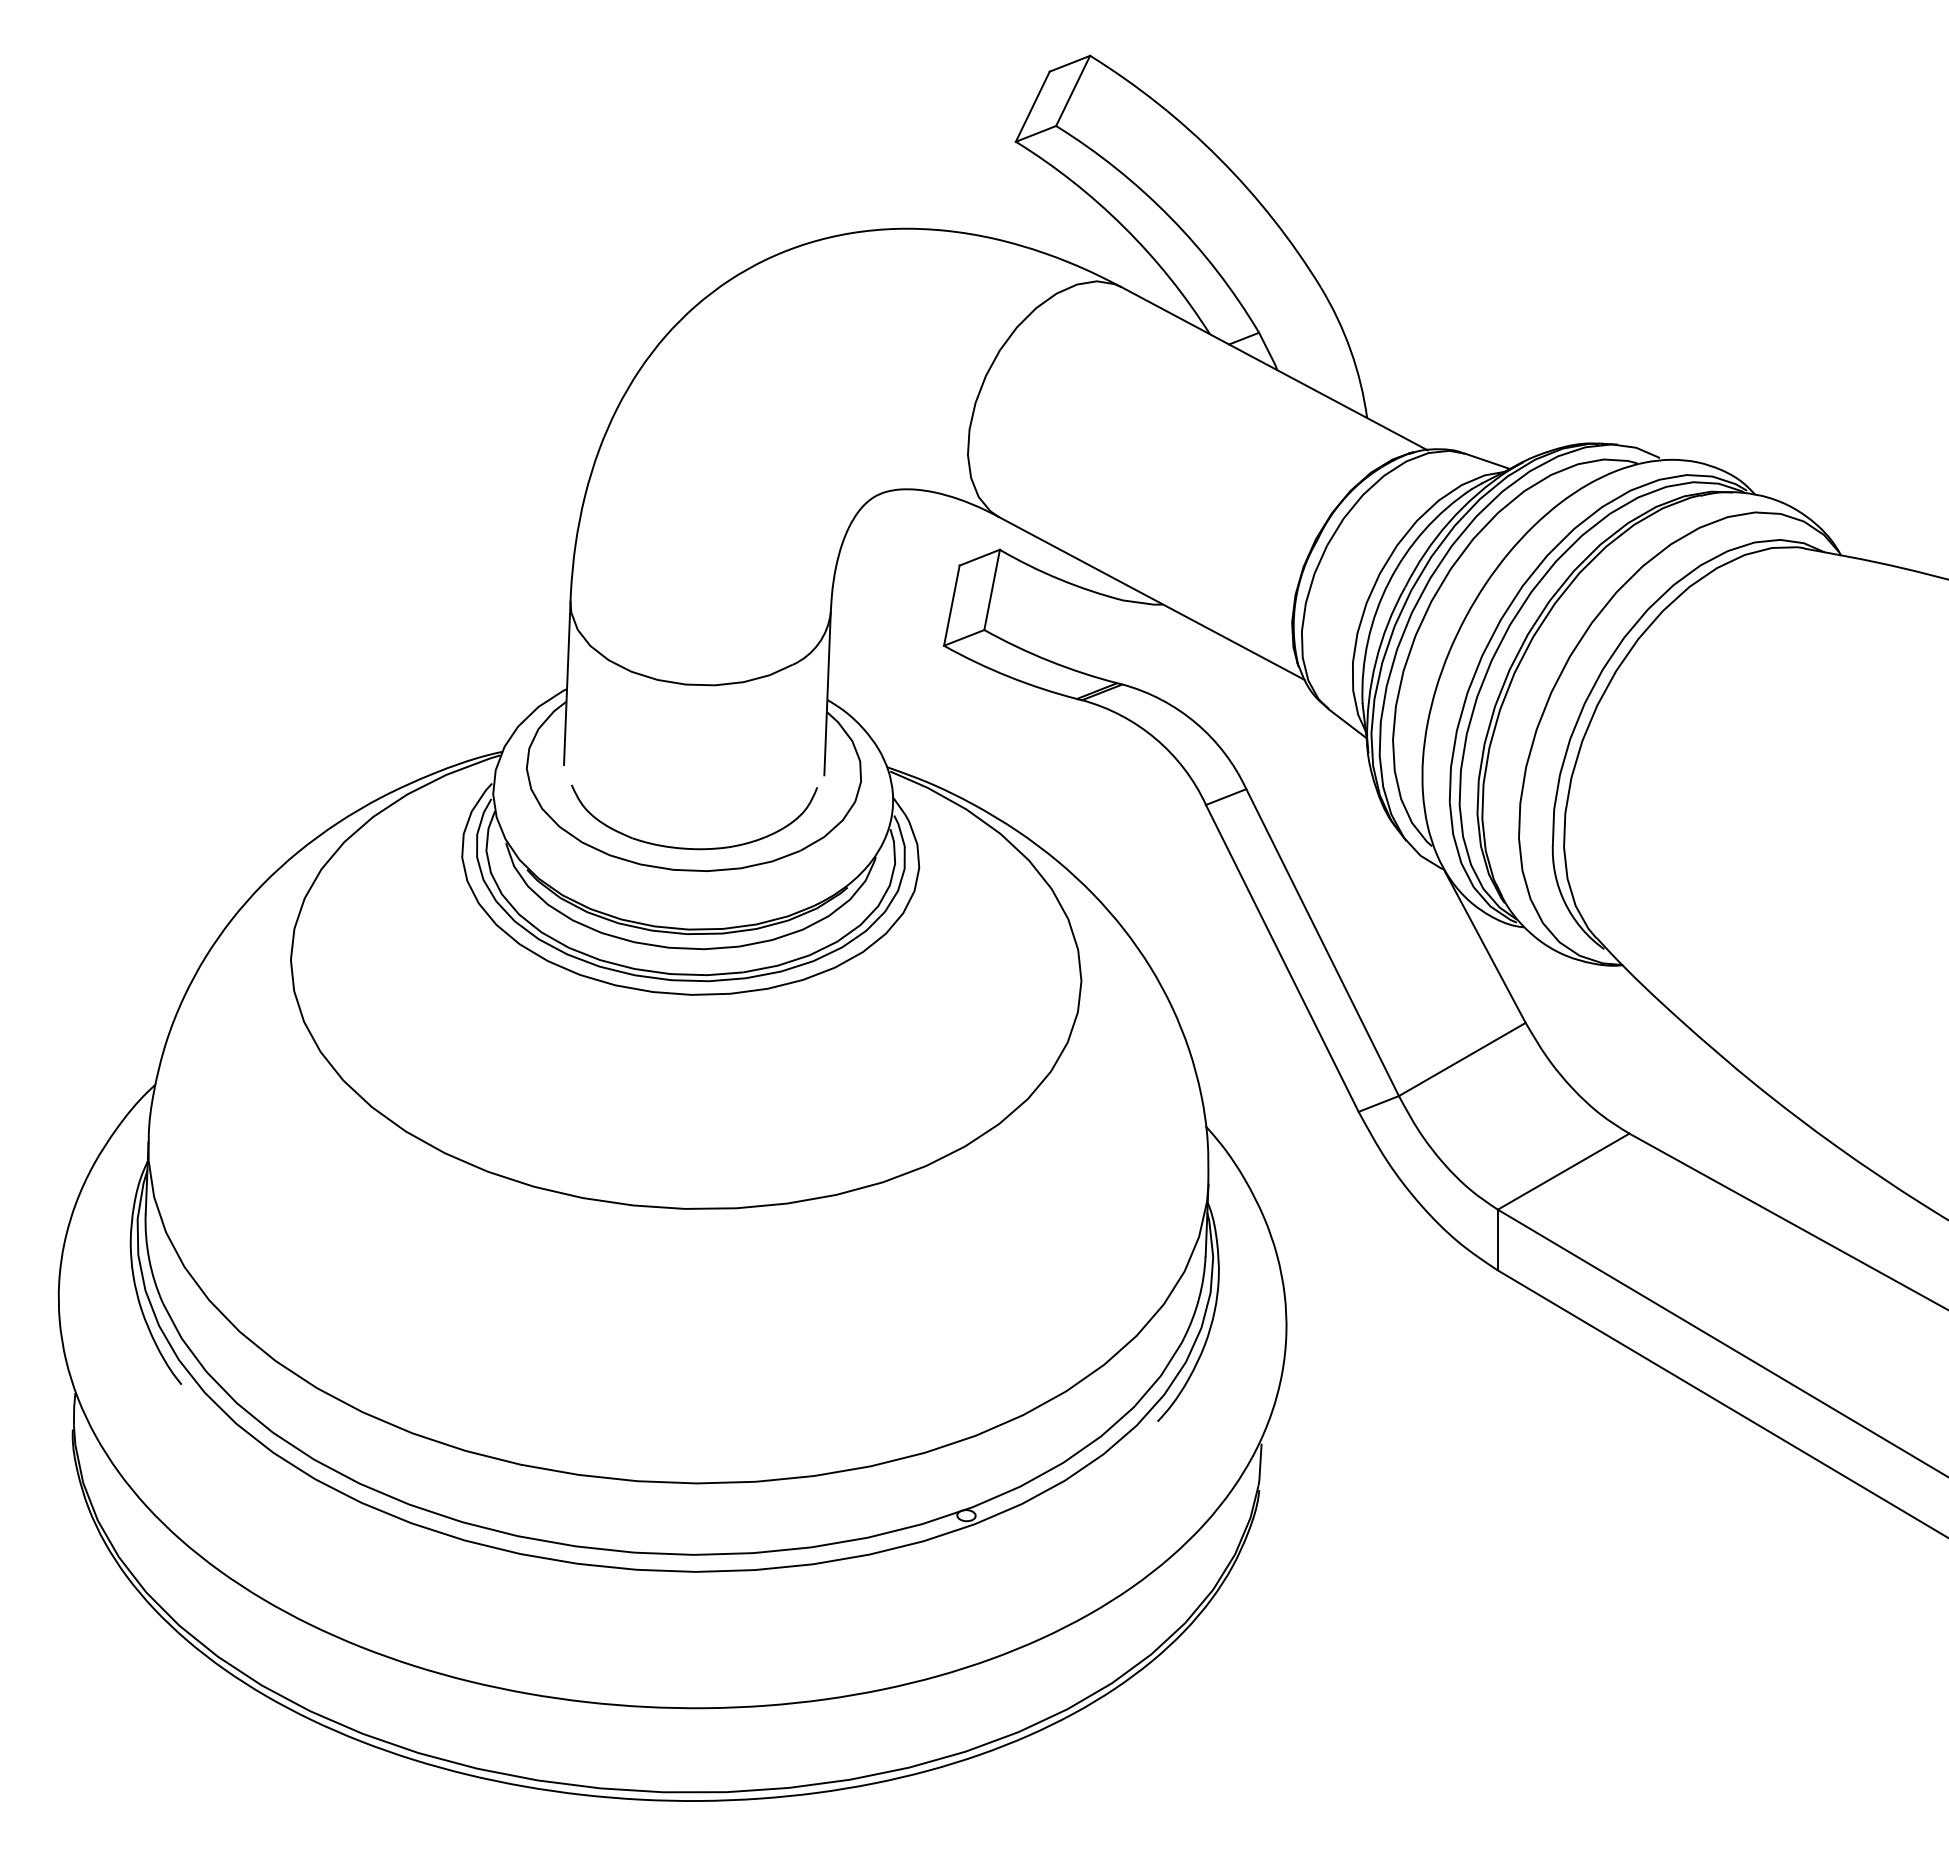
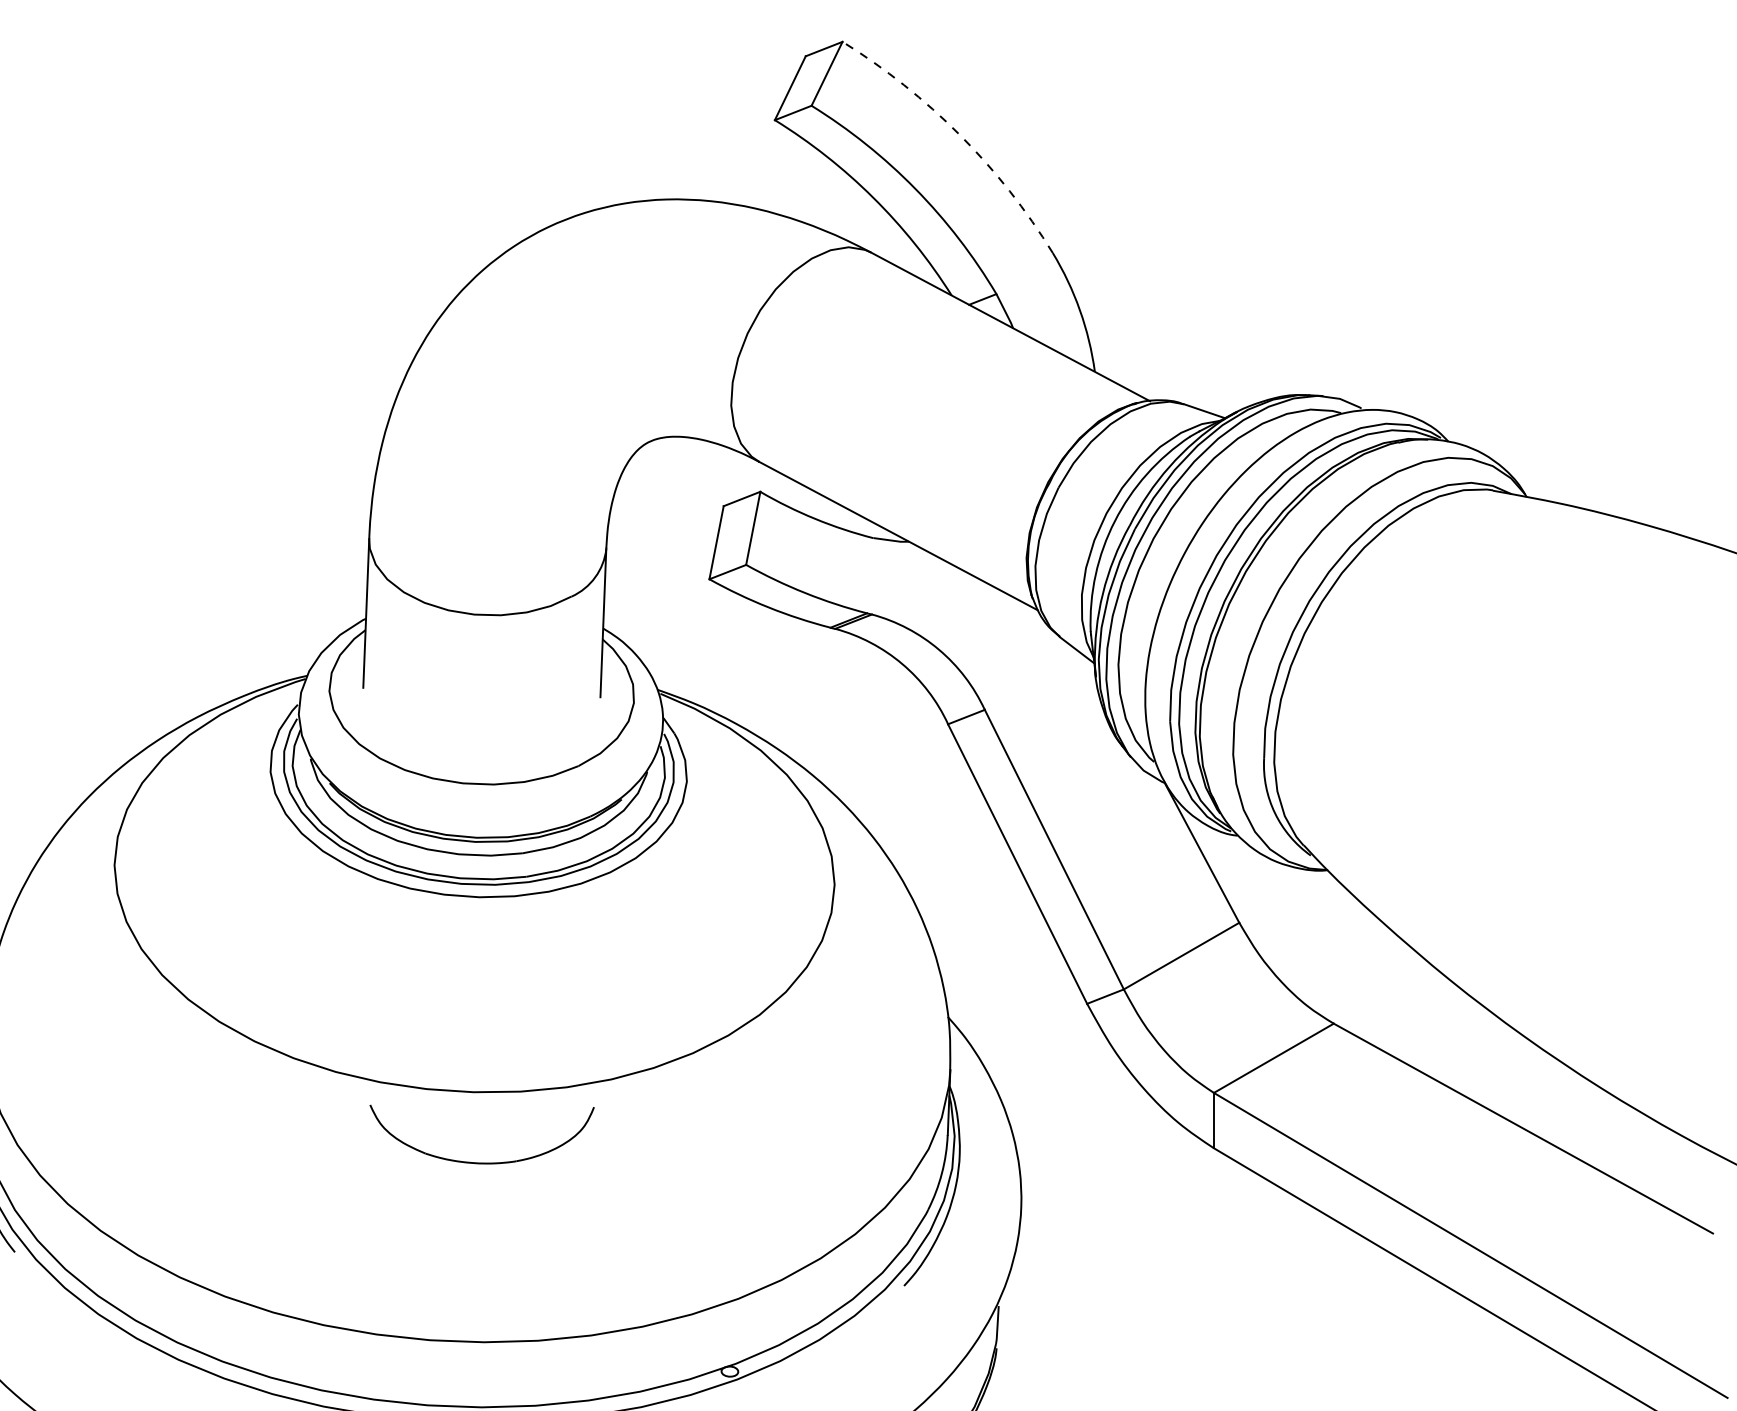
arc: (1219, 158) -> (960, 135), solid -> dashed
part: (694, 848) -> (482, 1162), moved

